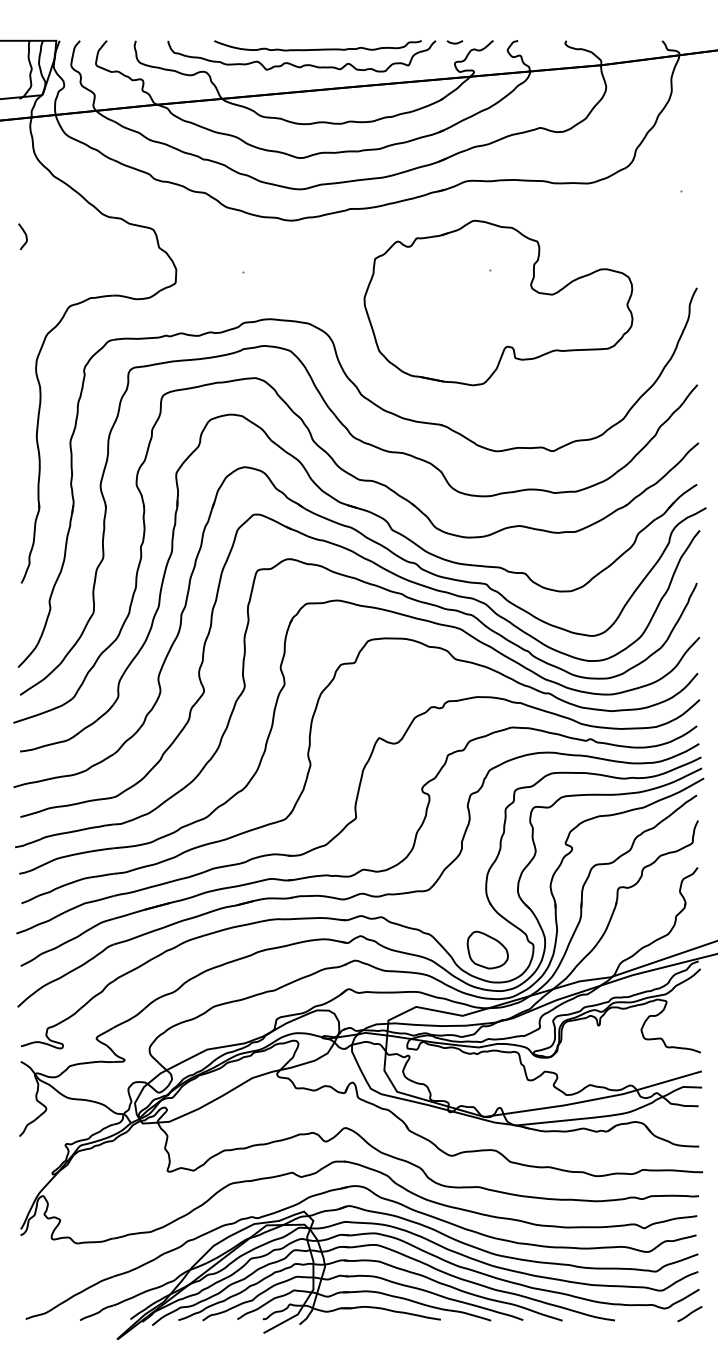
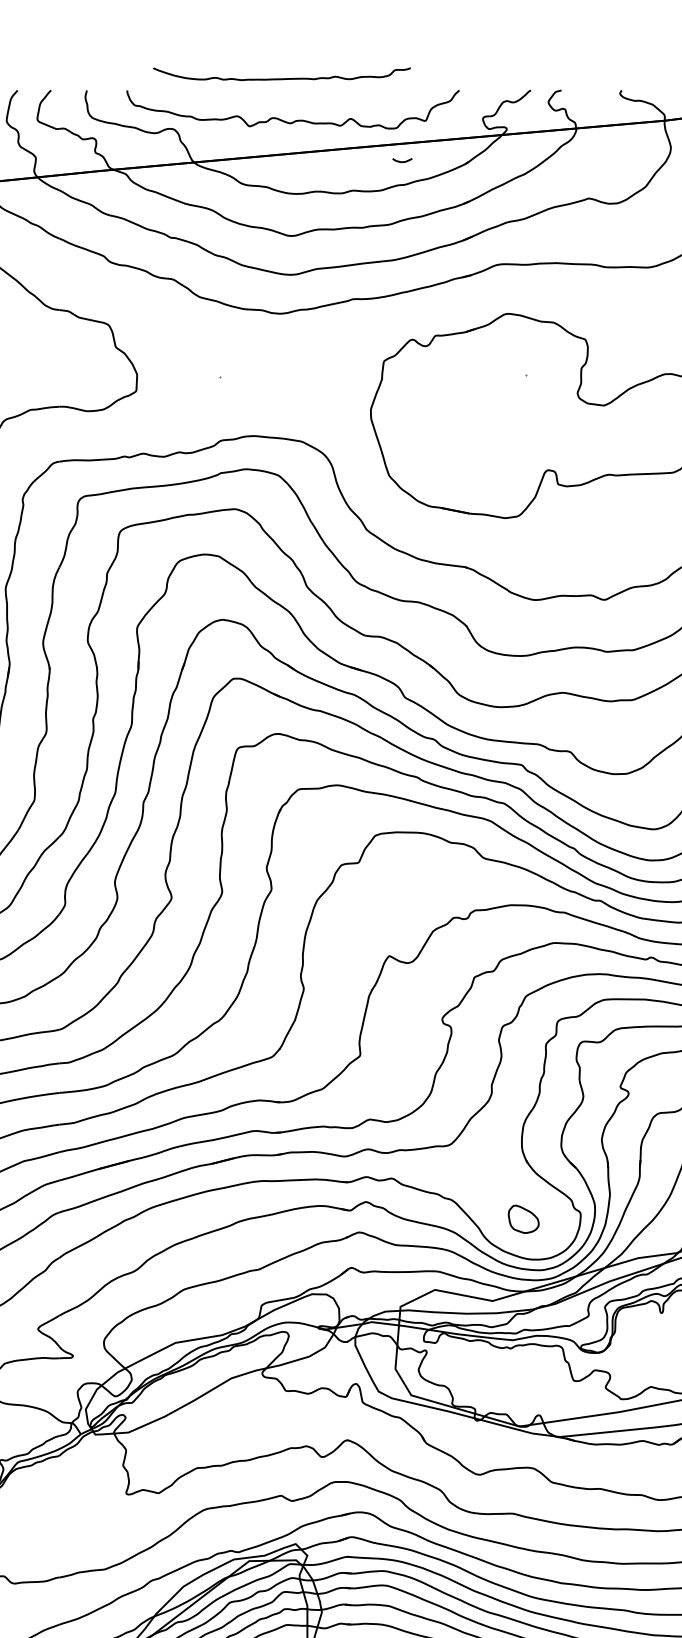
curve: (454, 42) -> (401, 160), moved
curve: (317, 48) -> (281, 77), moved
part: (487, 949) -> (523, 1218), size x0.6

